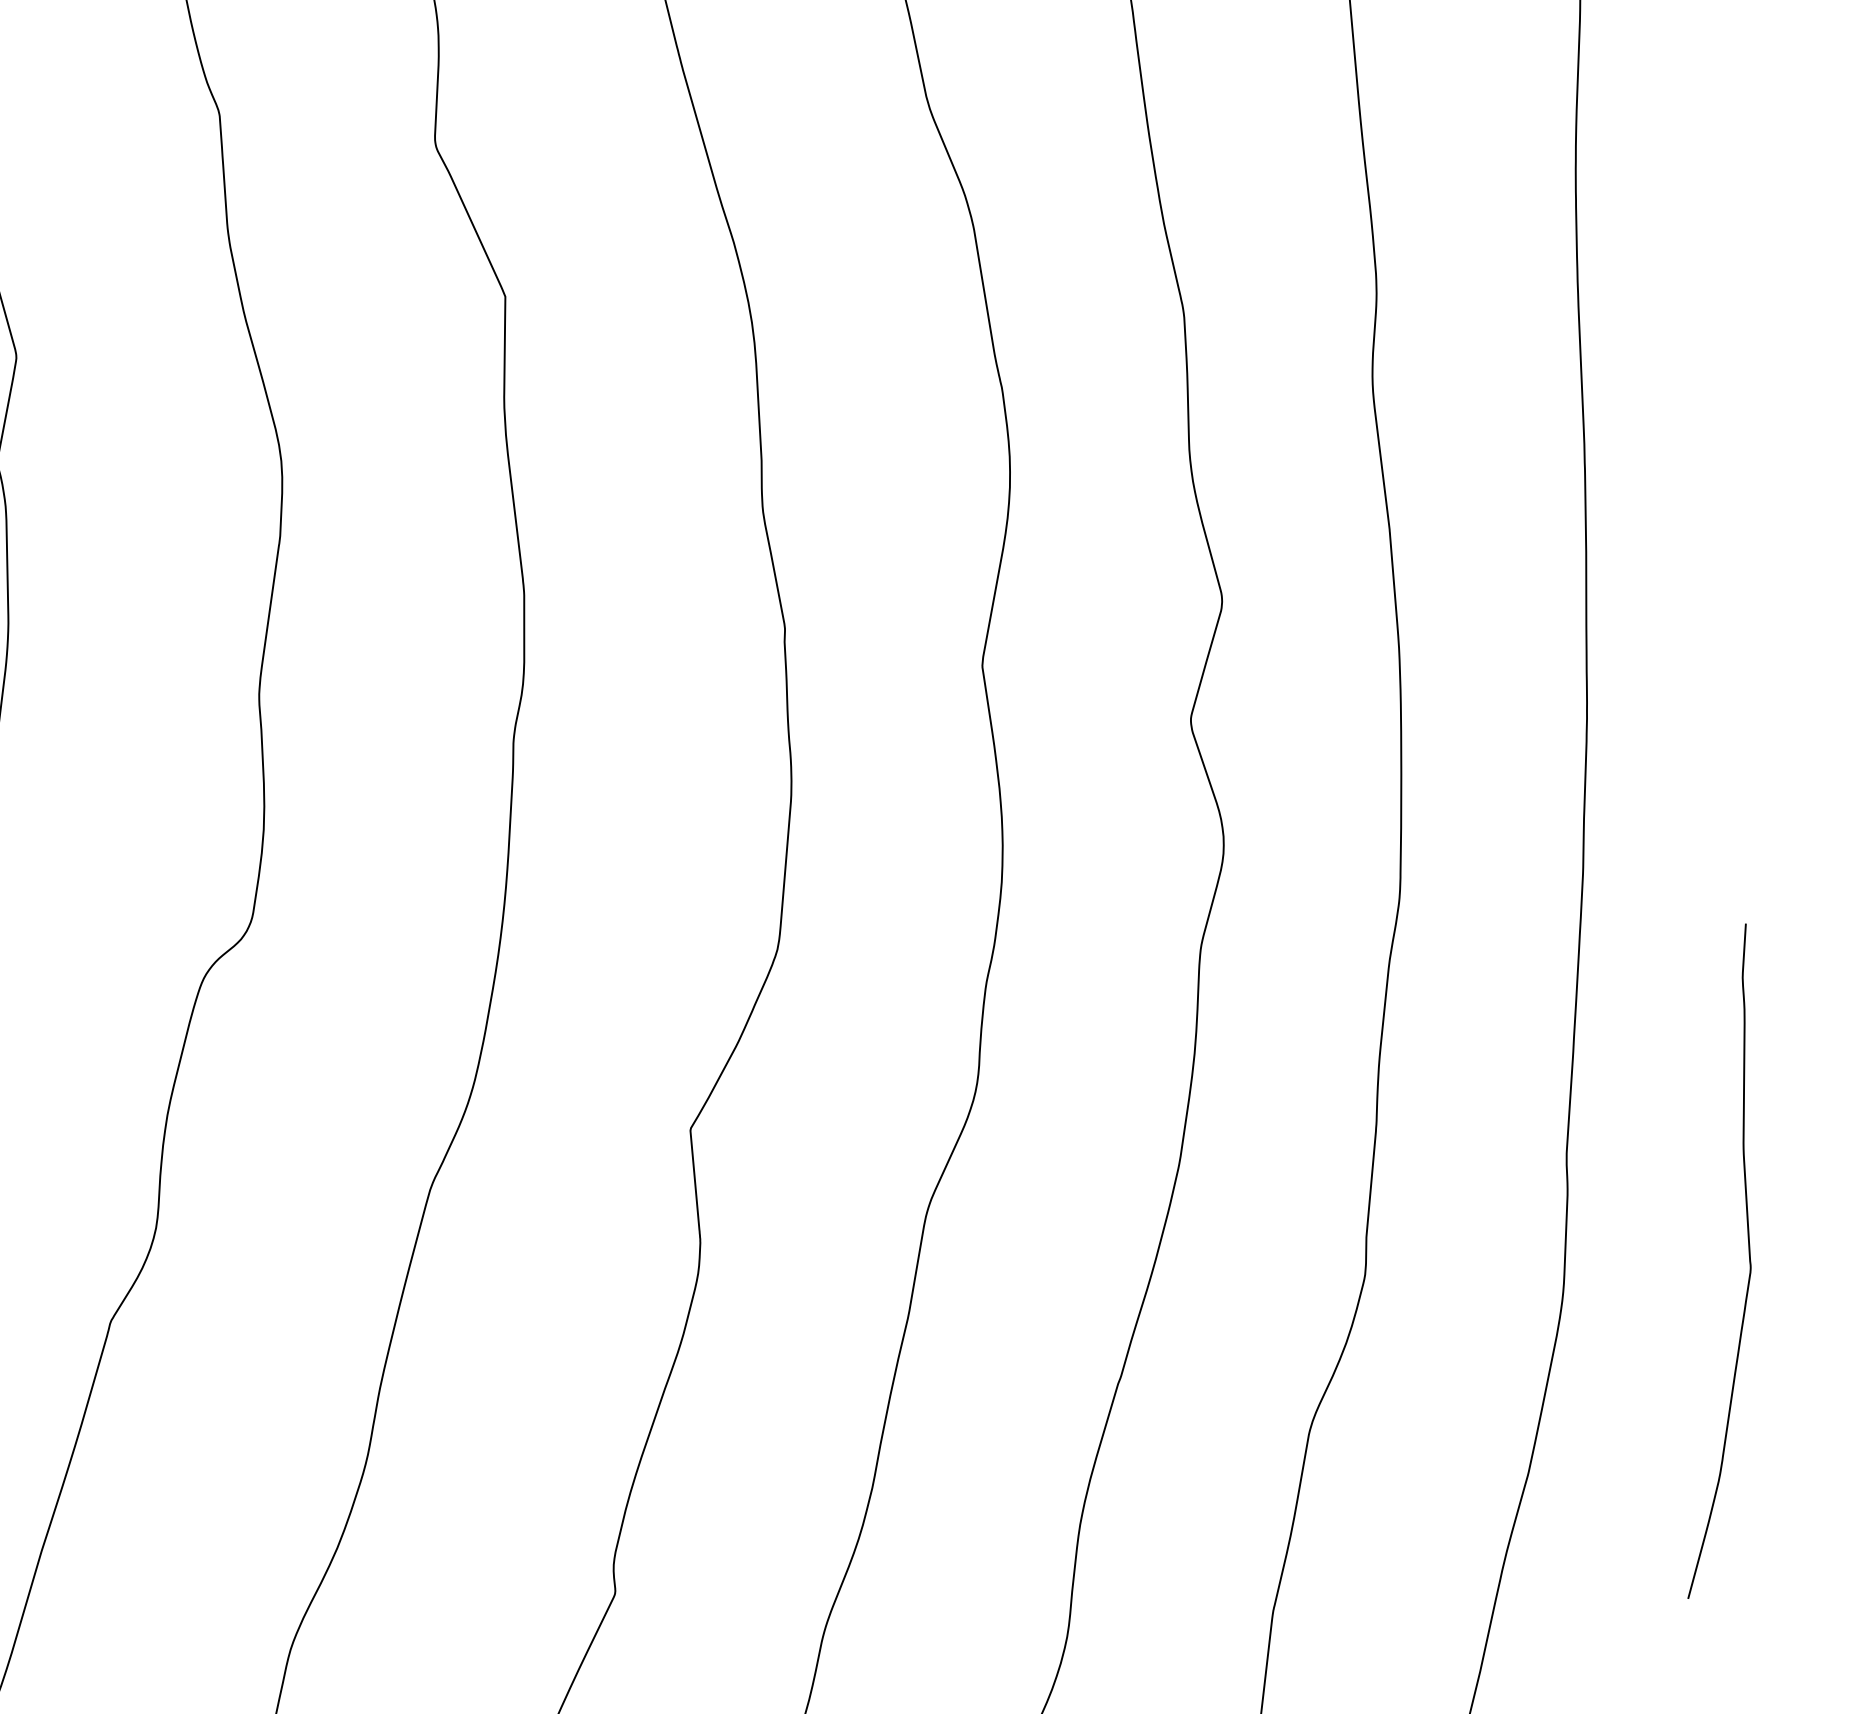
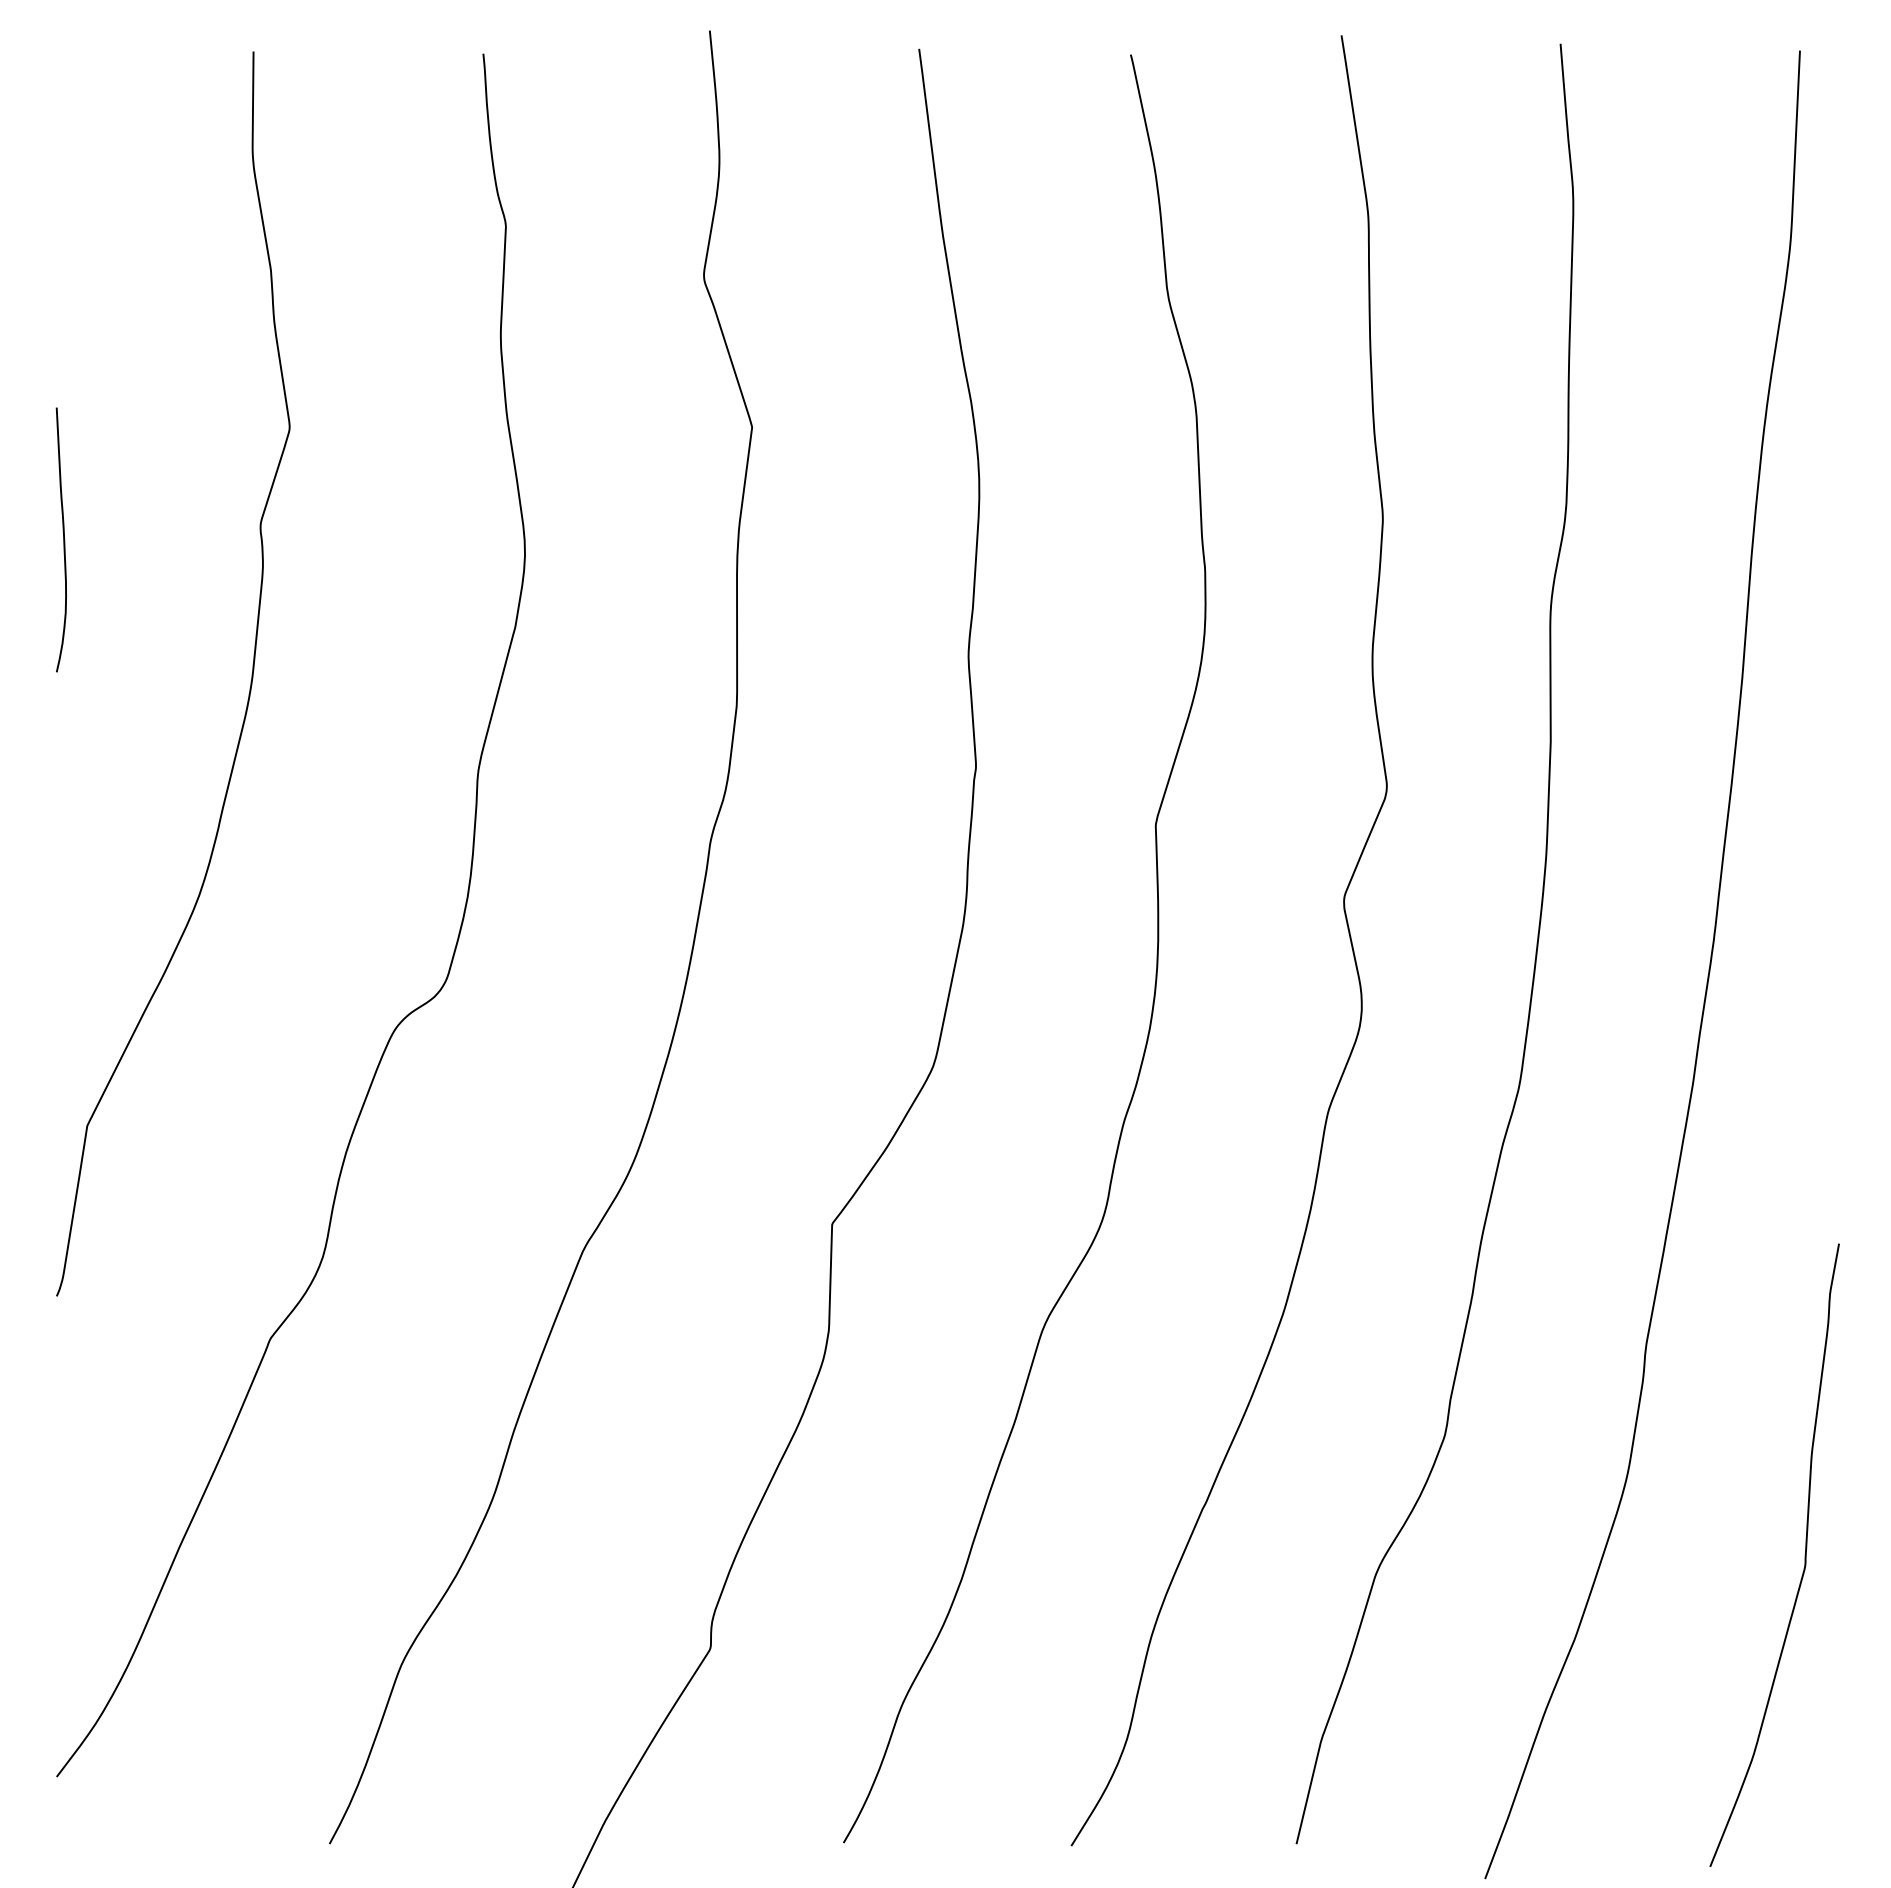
curve: (1748, 1256) -> (1804, 1554), moved

